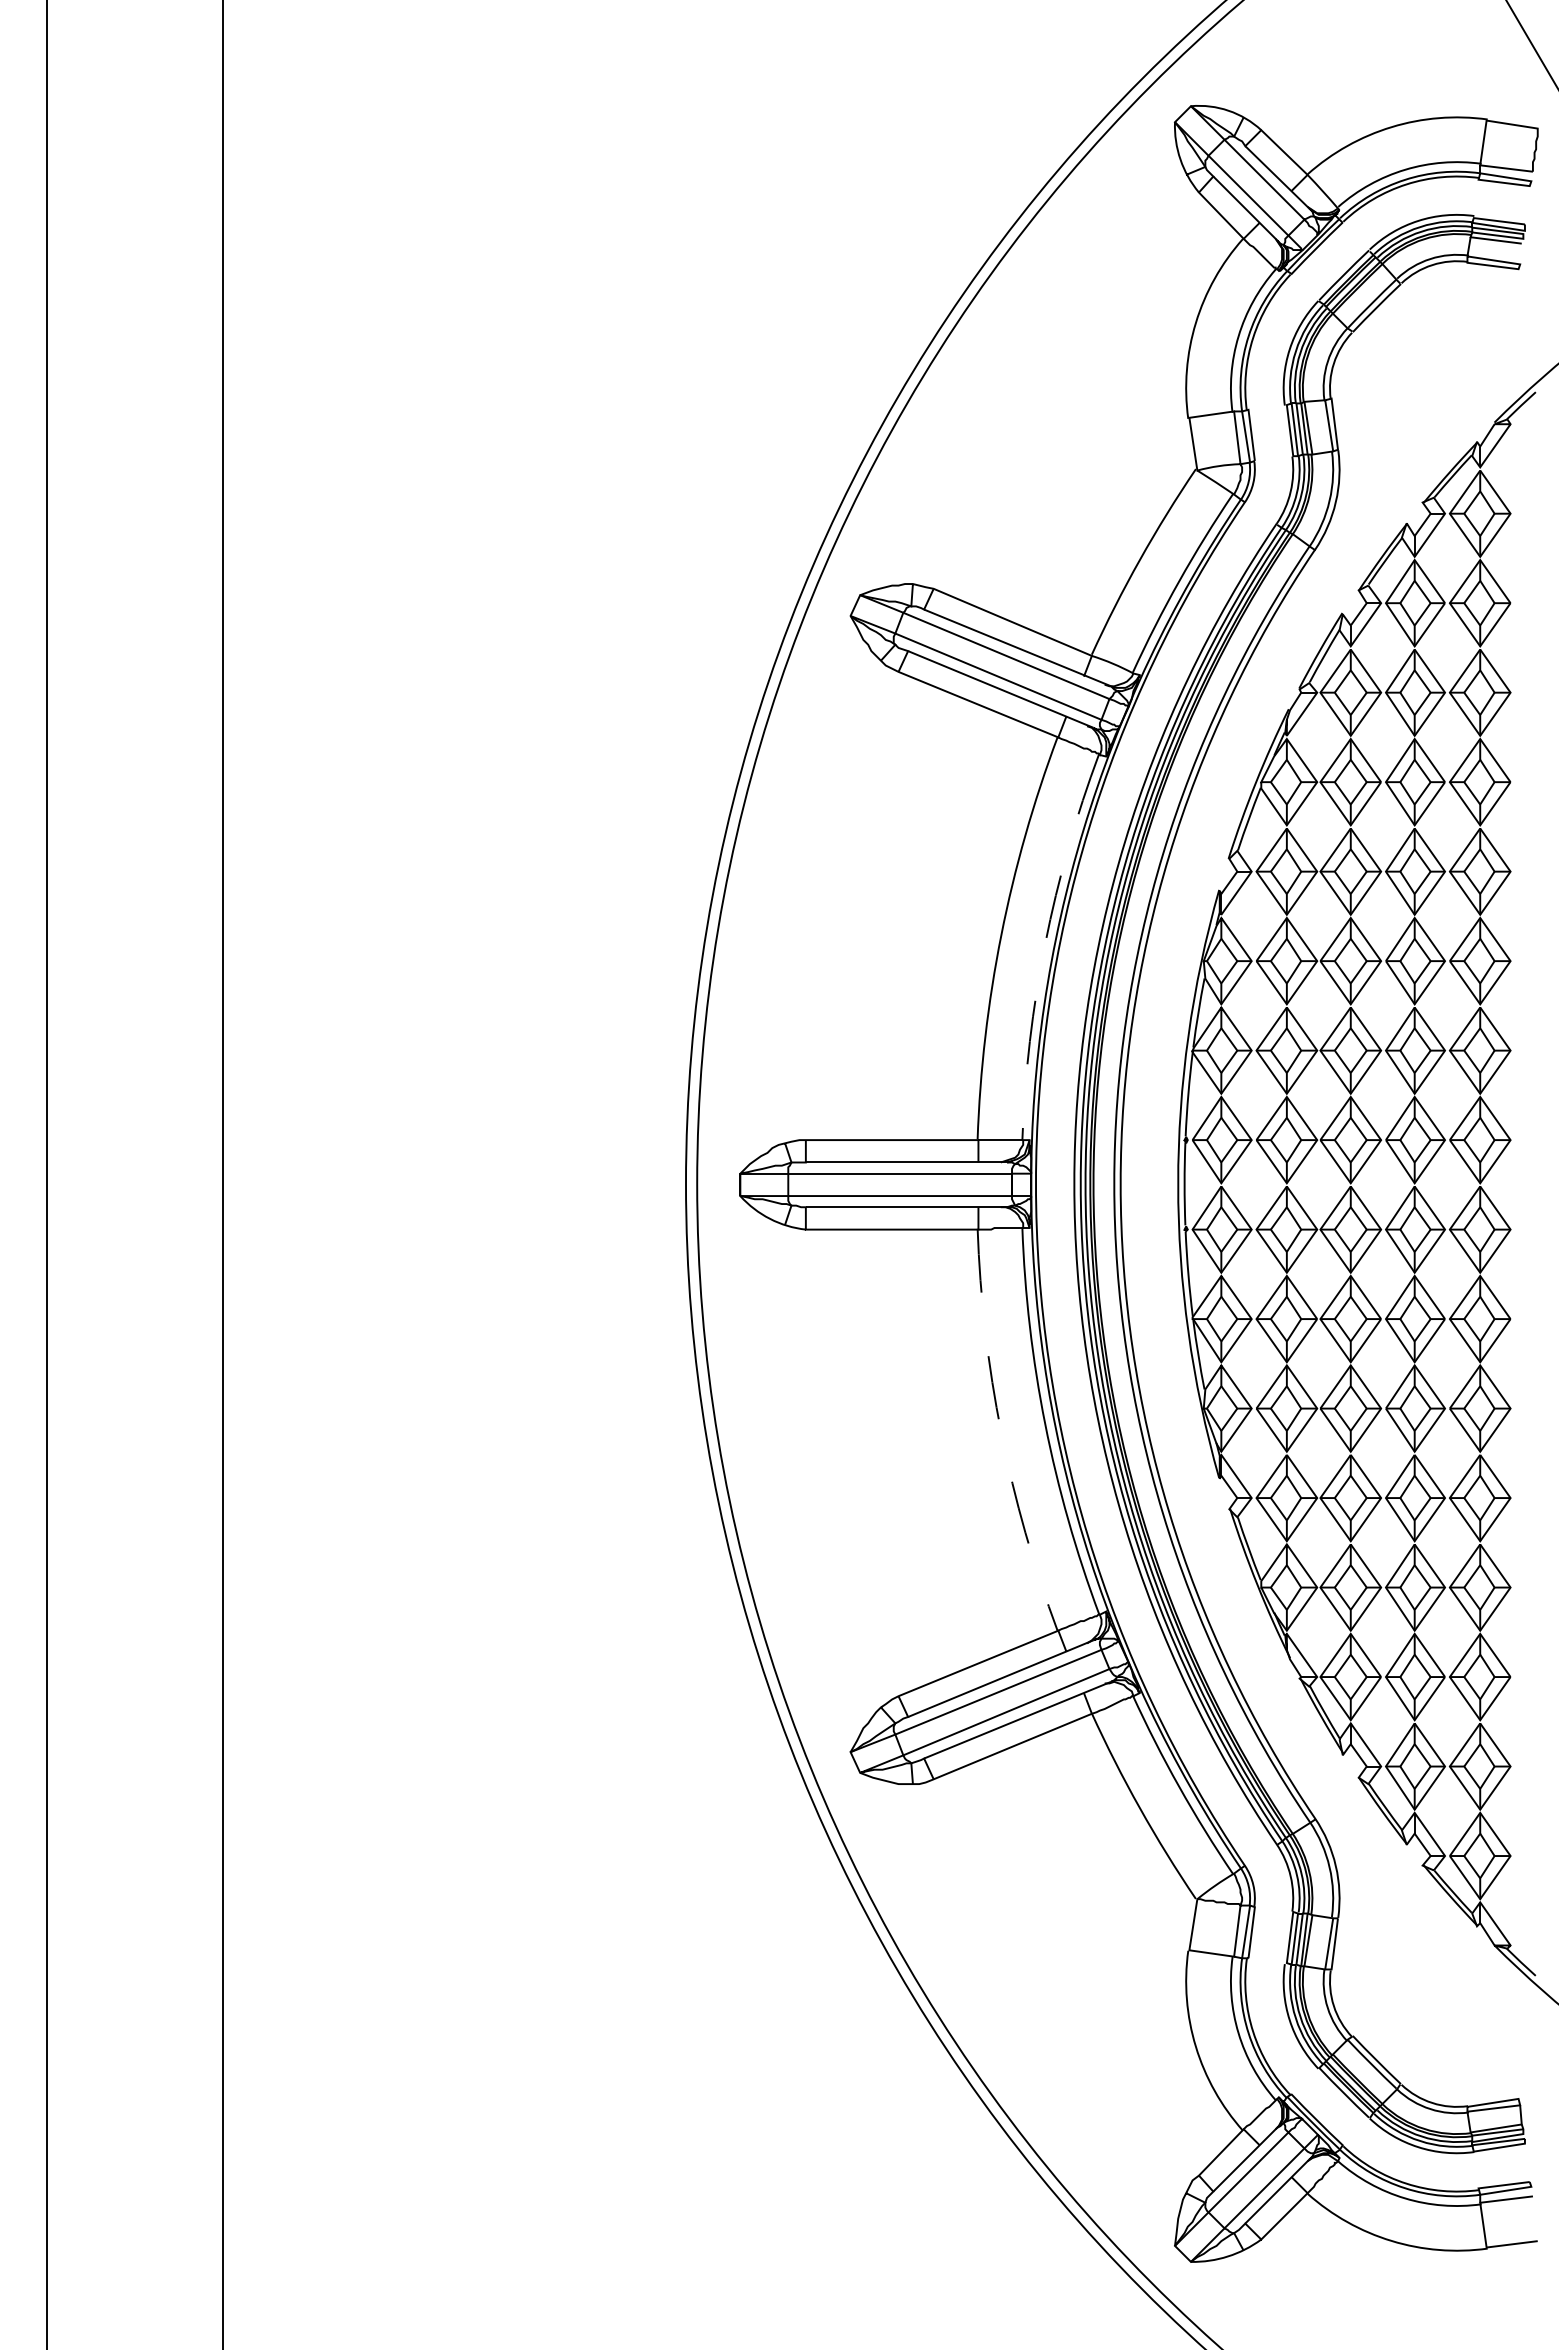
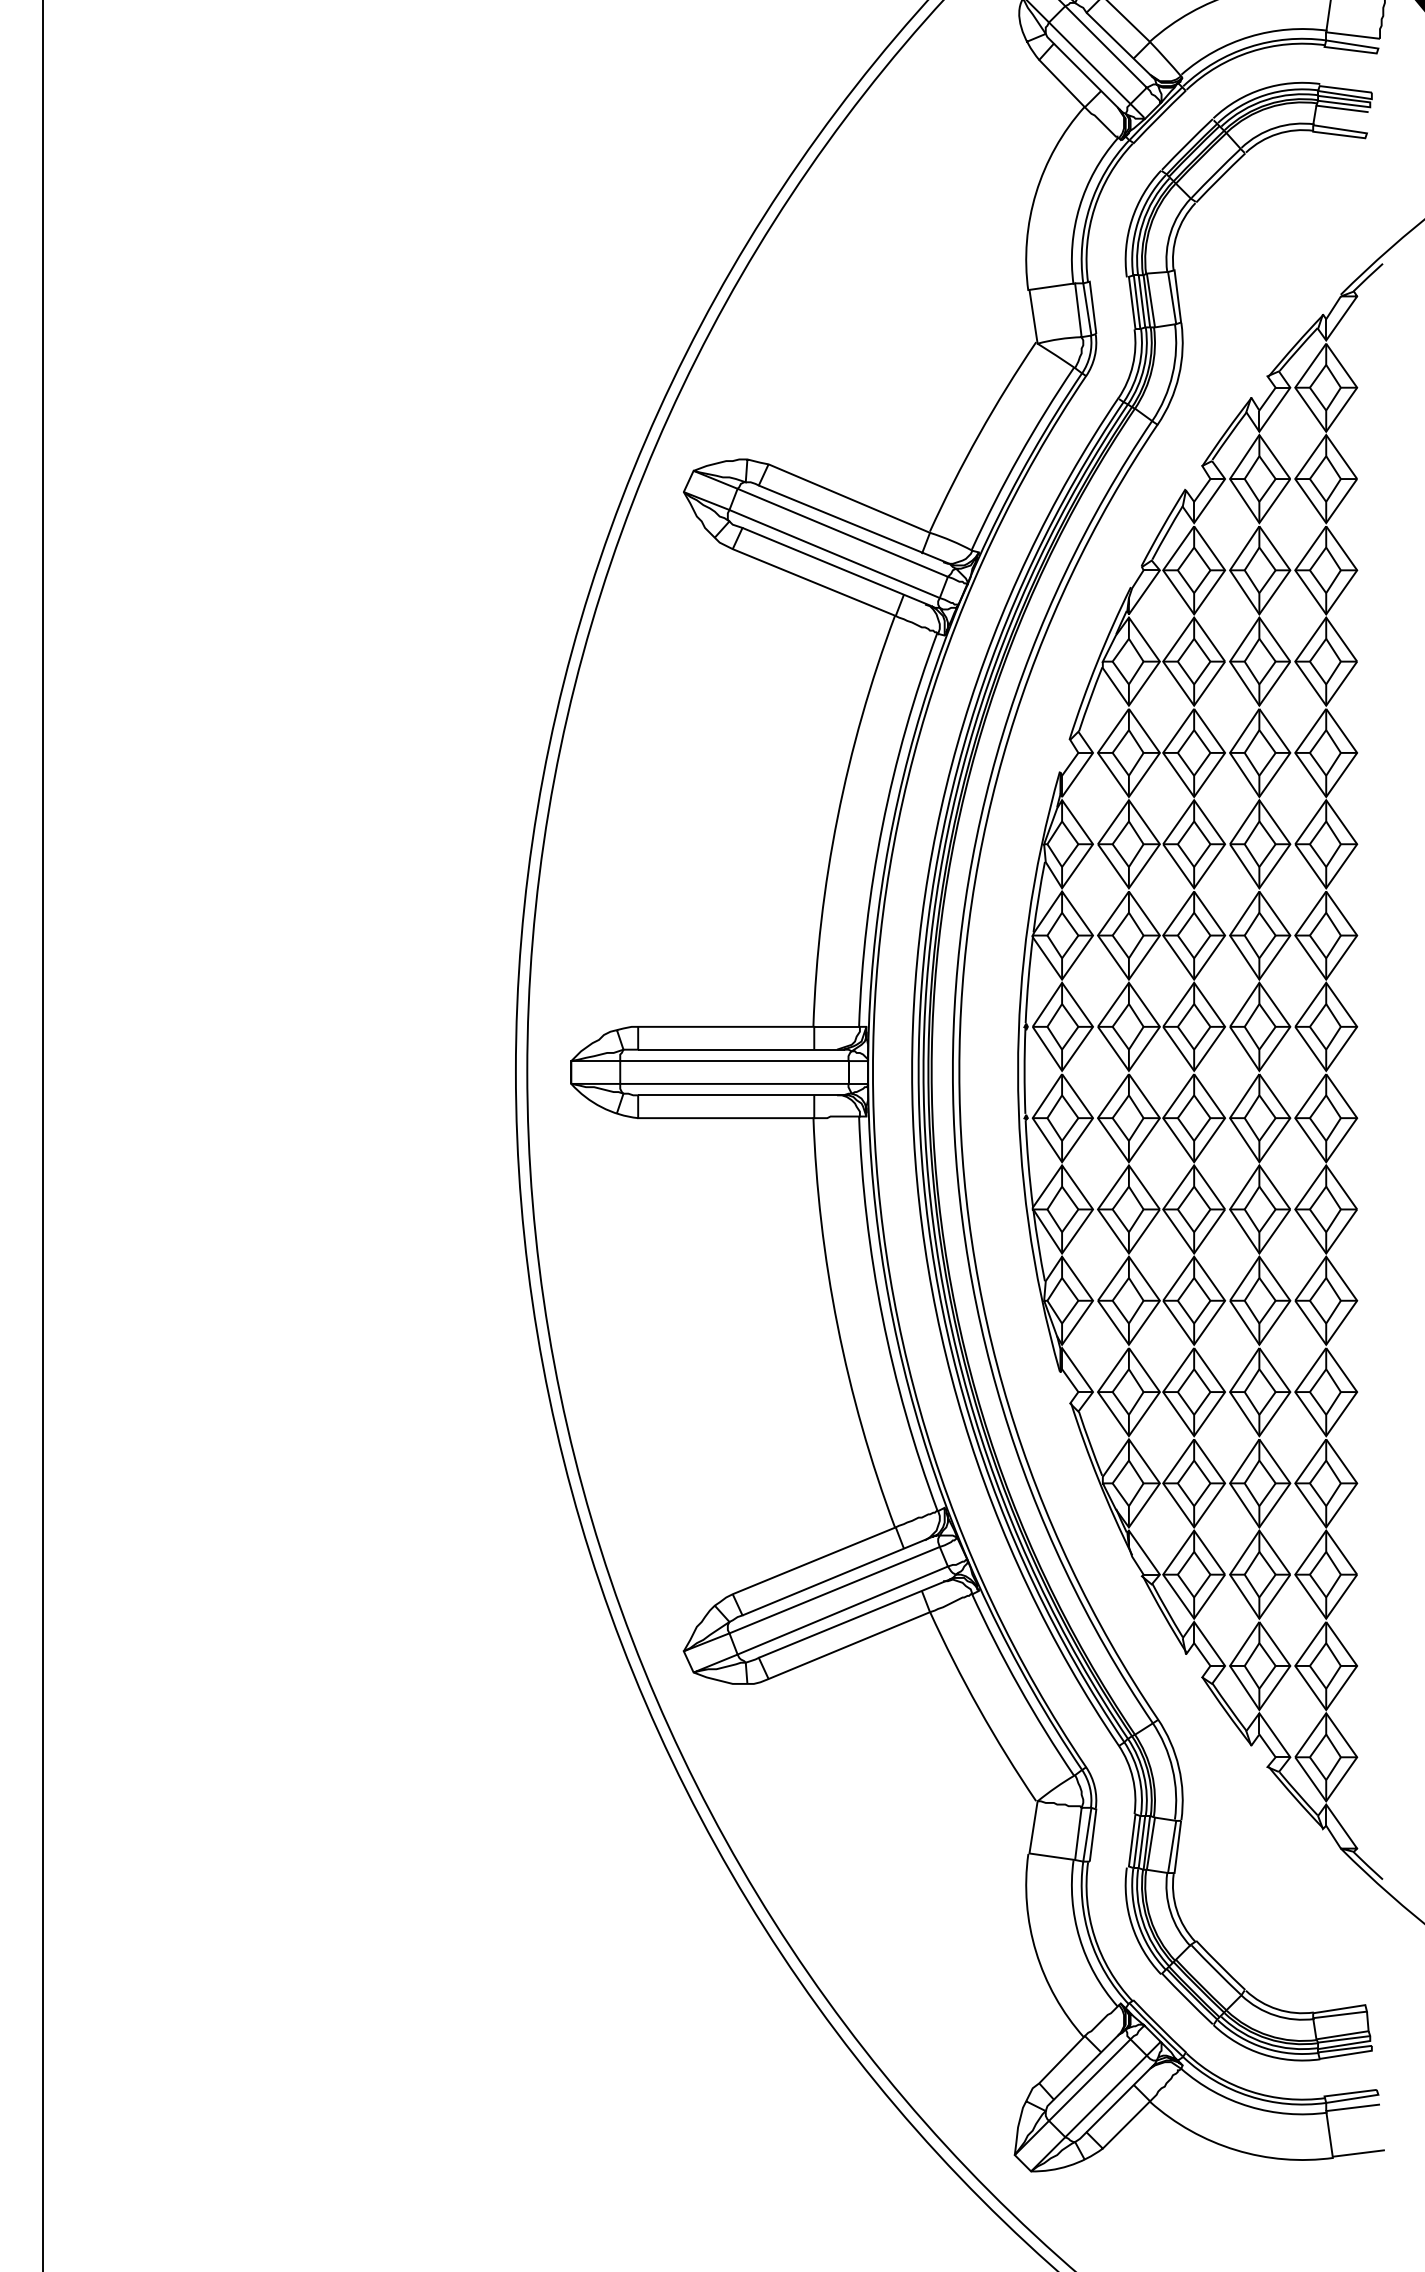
arc: (1045, 943) -> (882, 826), dashed -> solid
arc: (1001, 1432) -> (837, 1325), dashed -> solid

